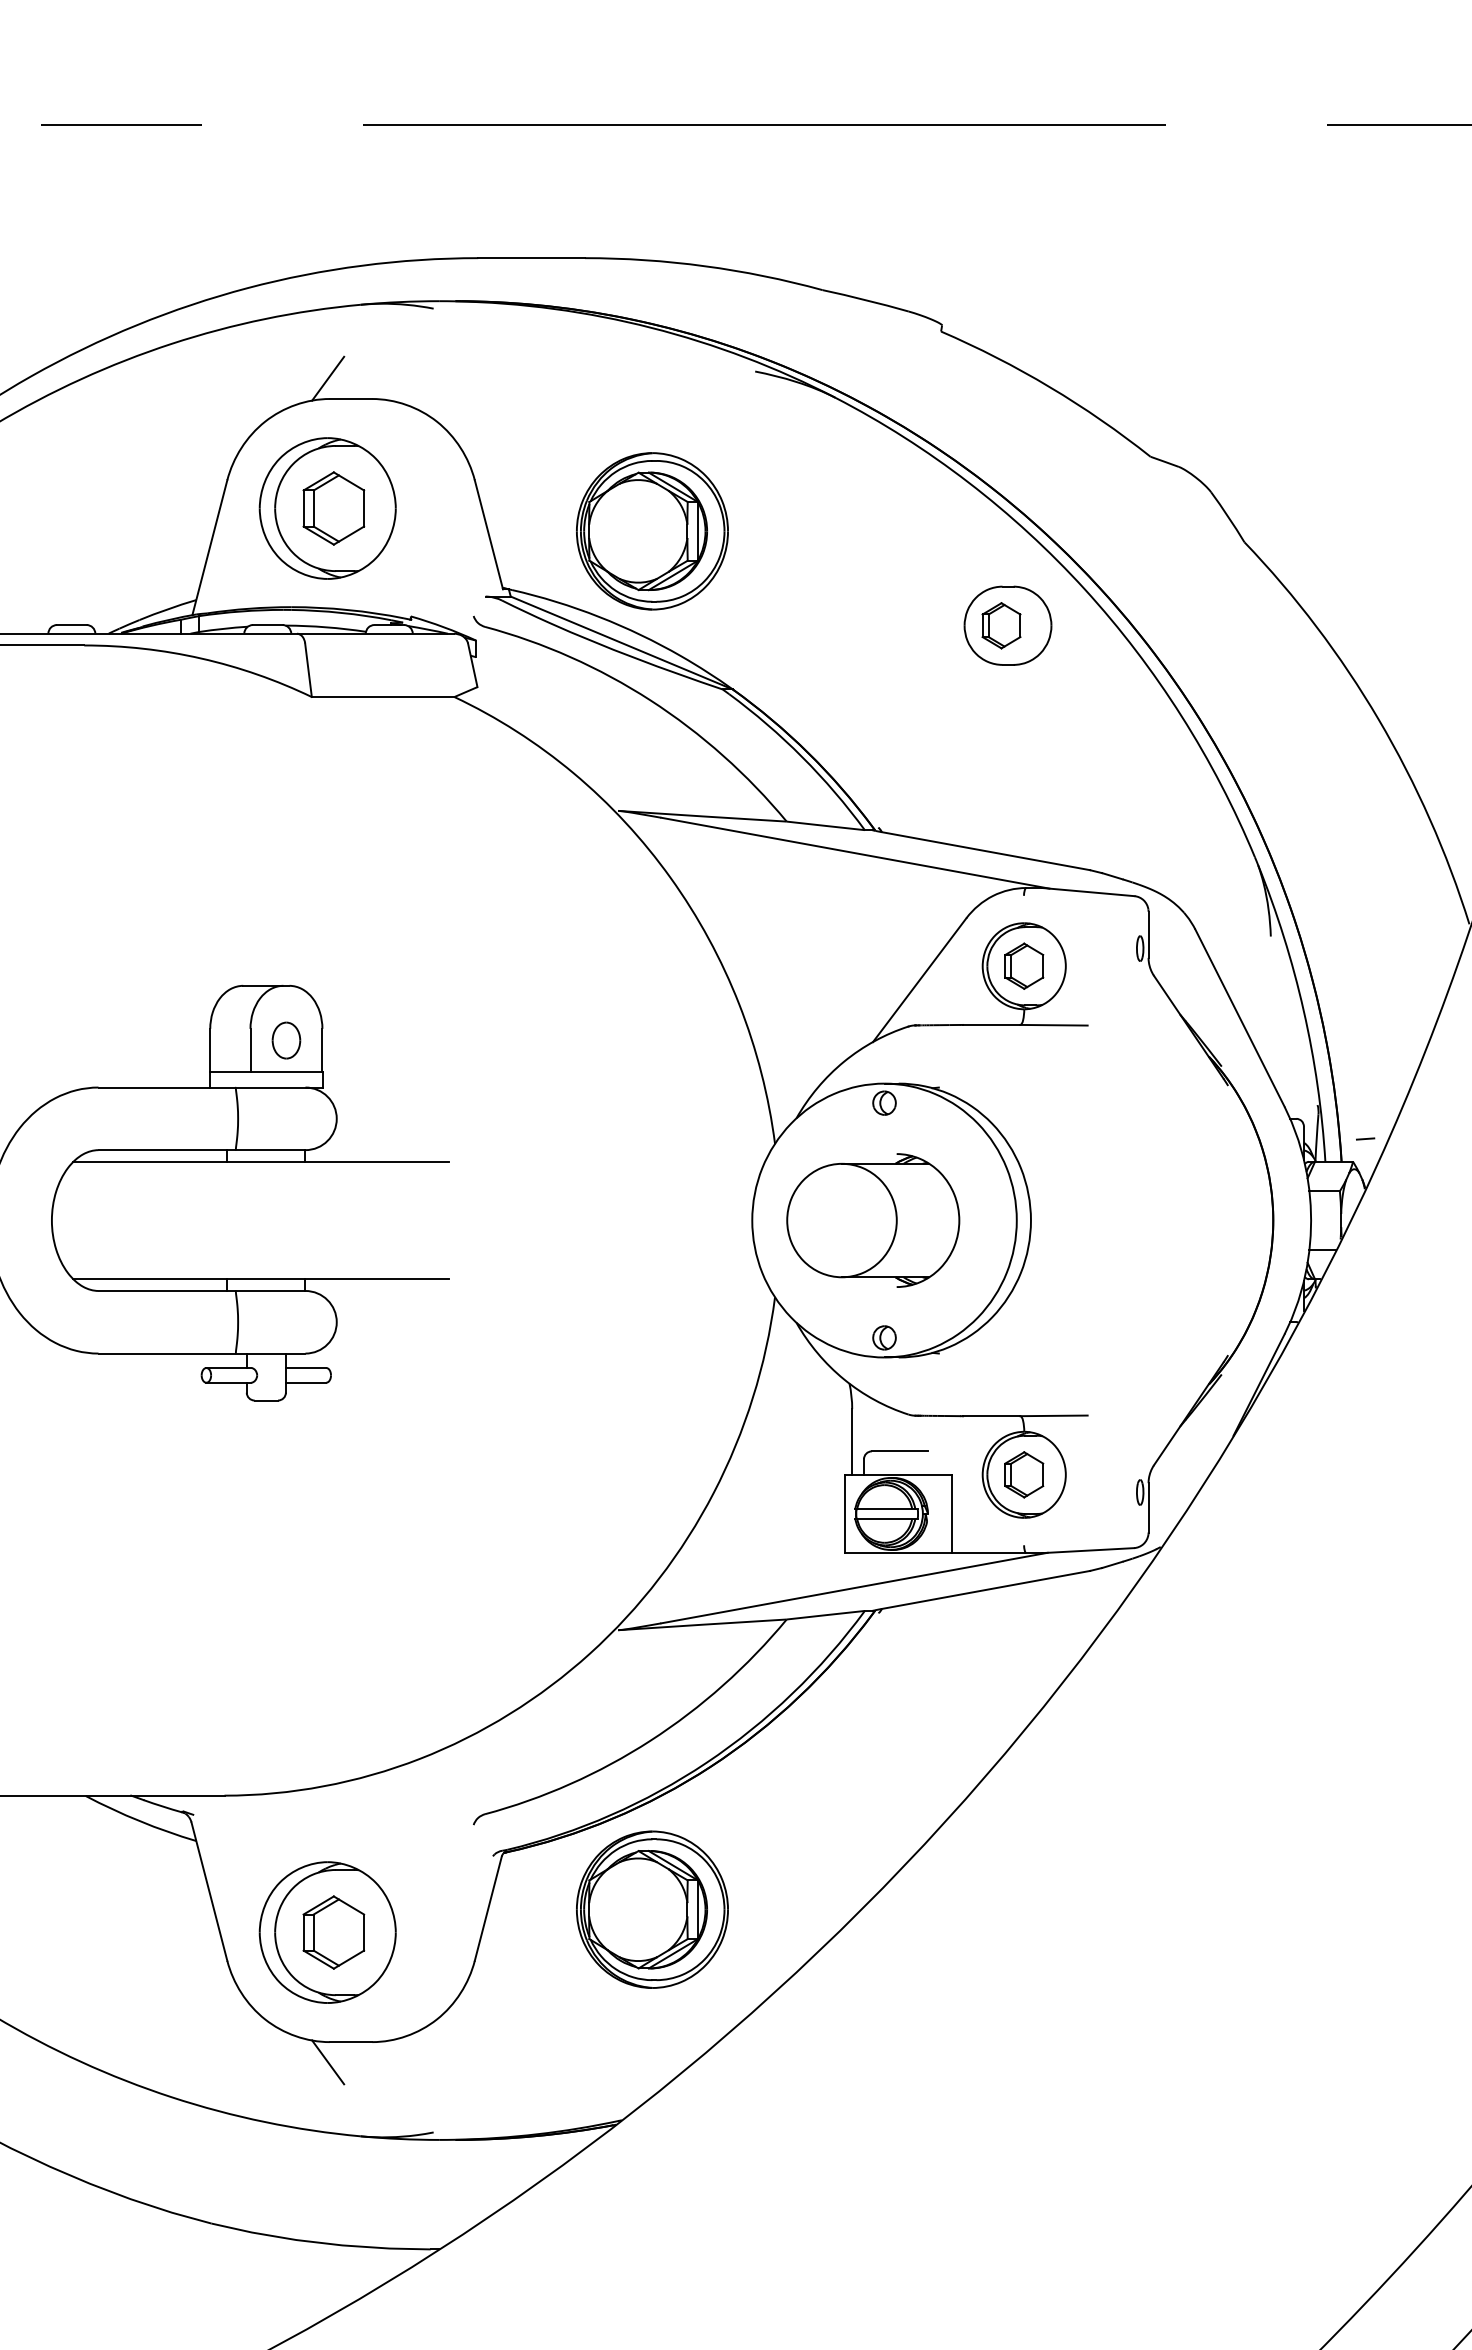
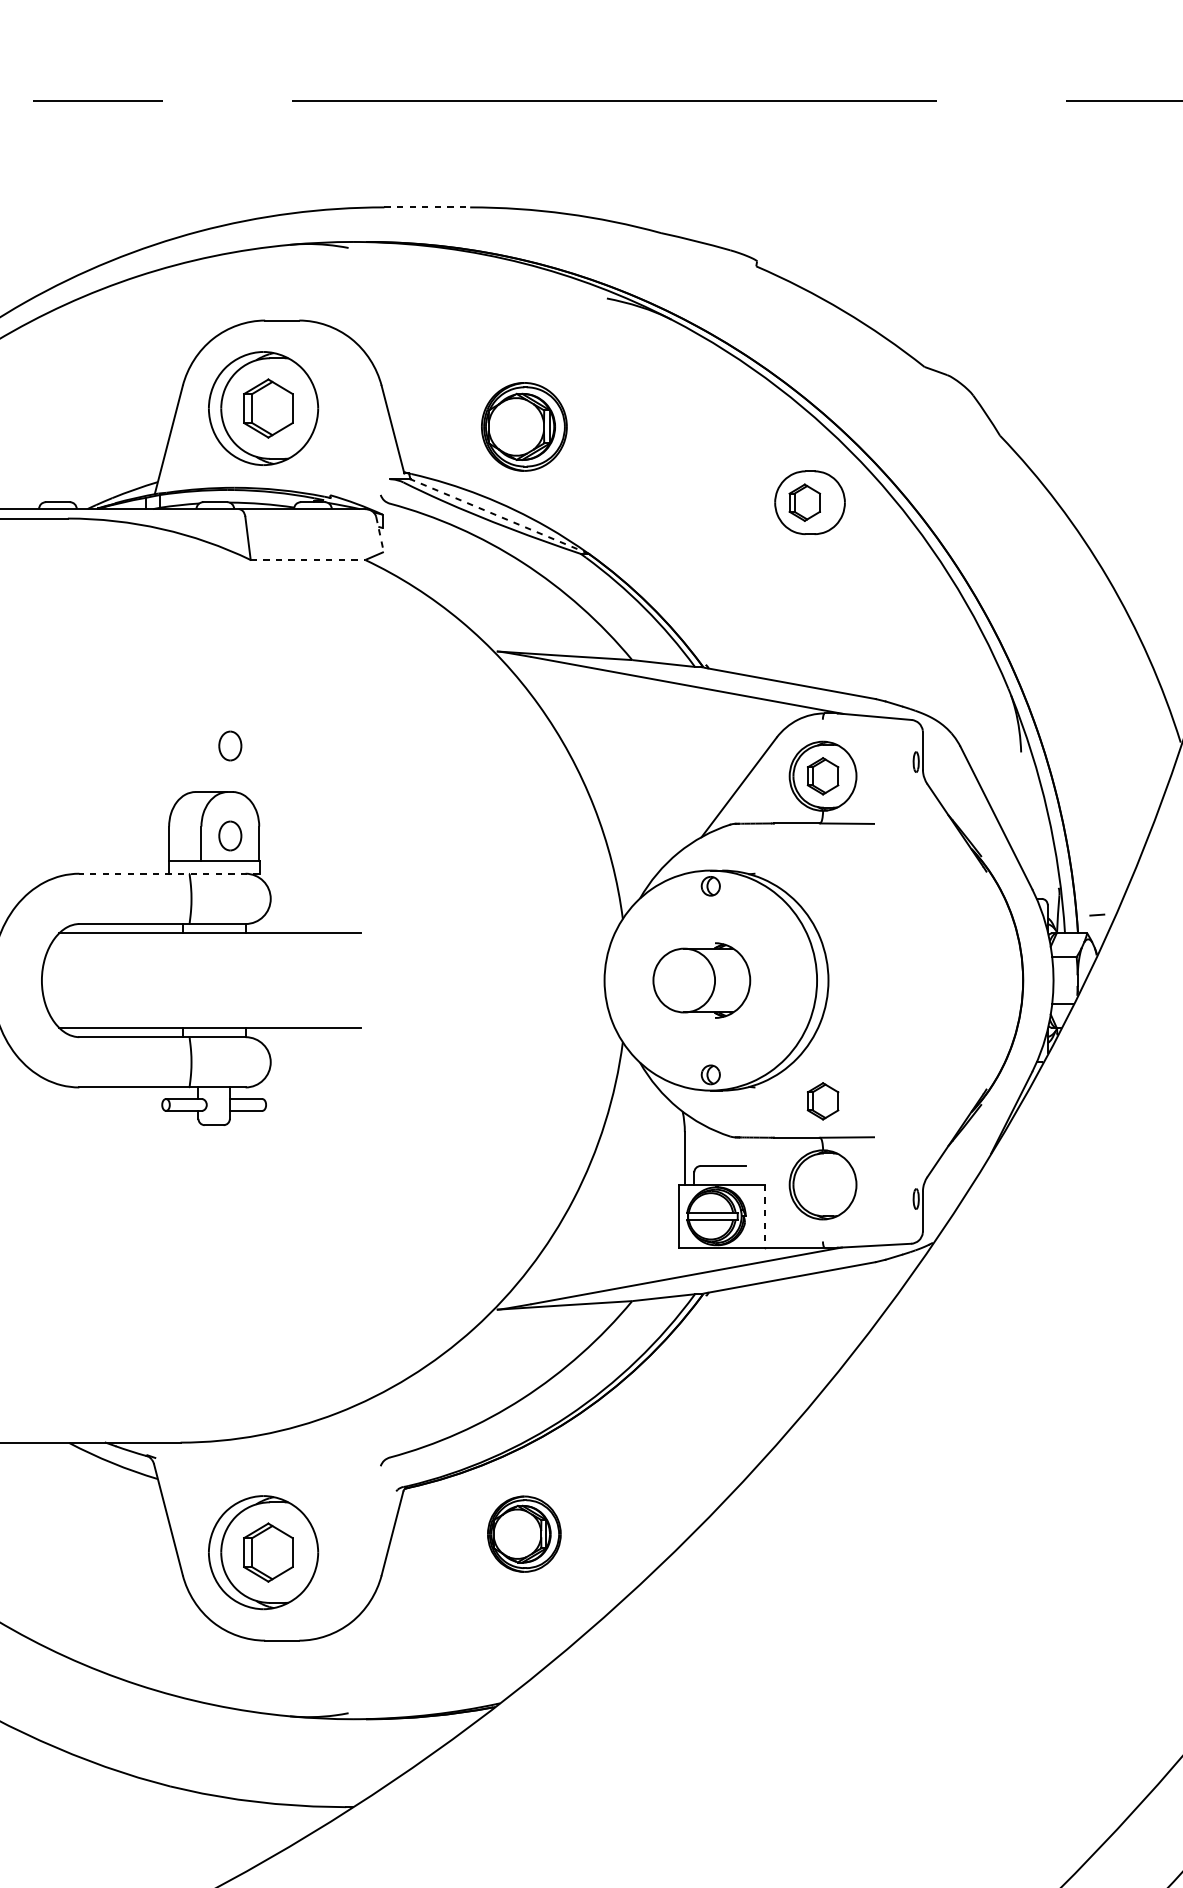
line: (532, 258) -> (428, 207), solid -> dashed
line: (328, 378) -> (264, 304), removed
part: (652, 531) -> (524, 427), size x0.7
line: (621, 642) -> (499, 516), solid -> dashed
line: (472, 665) -> (379, 534), solid -> dashed
line: (383, 697) -> (308, 560), solid -> dashed
part: (286, 928) -> (230, 745), added
line: (210, 1087) -> (169, 873), solid -> dashed
part: (873, 1220) -> (701, 980), size x0.7
part: (1024, 1474) -> (823, 1101), moved
line: (952, 1514) -> (765, 1216), solid -> dashed
part: (652, 1909) -> (524, 1534), size x0.6
line: (328, 2062) -> (264, 1657), removed

